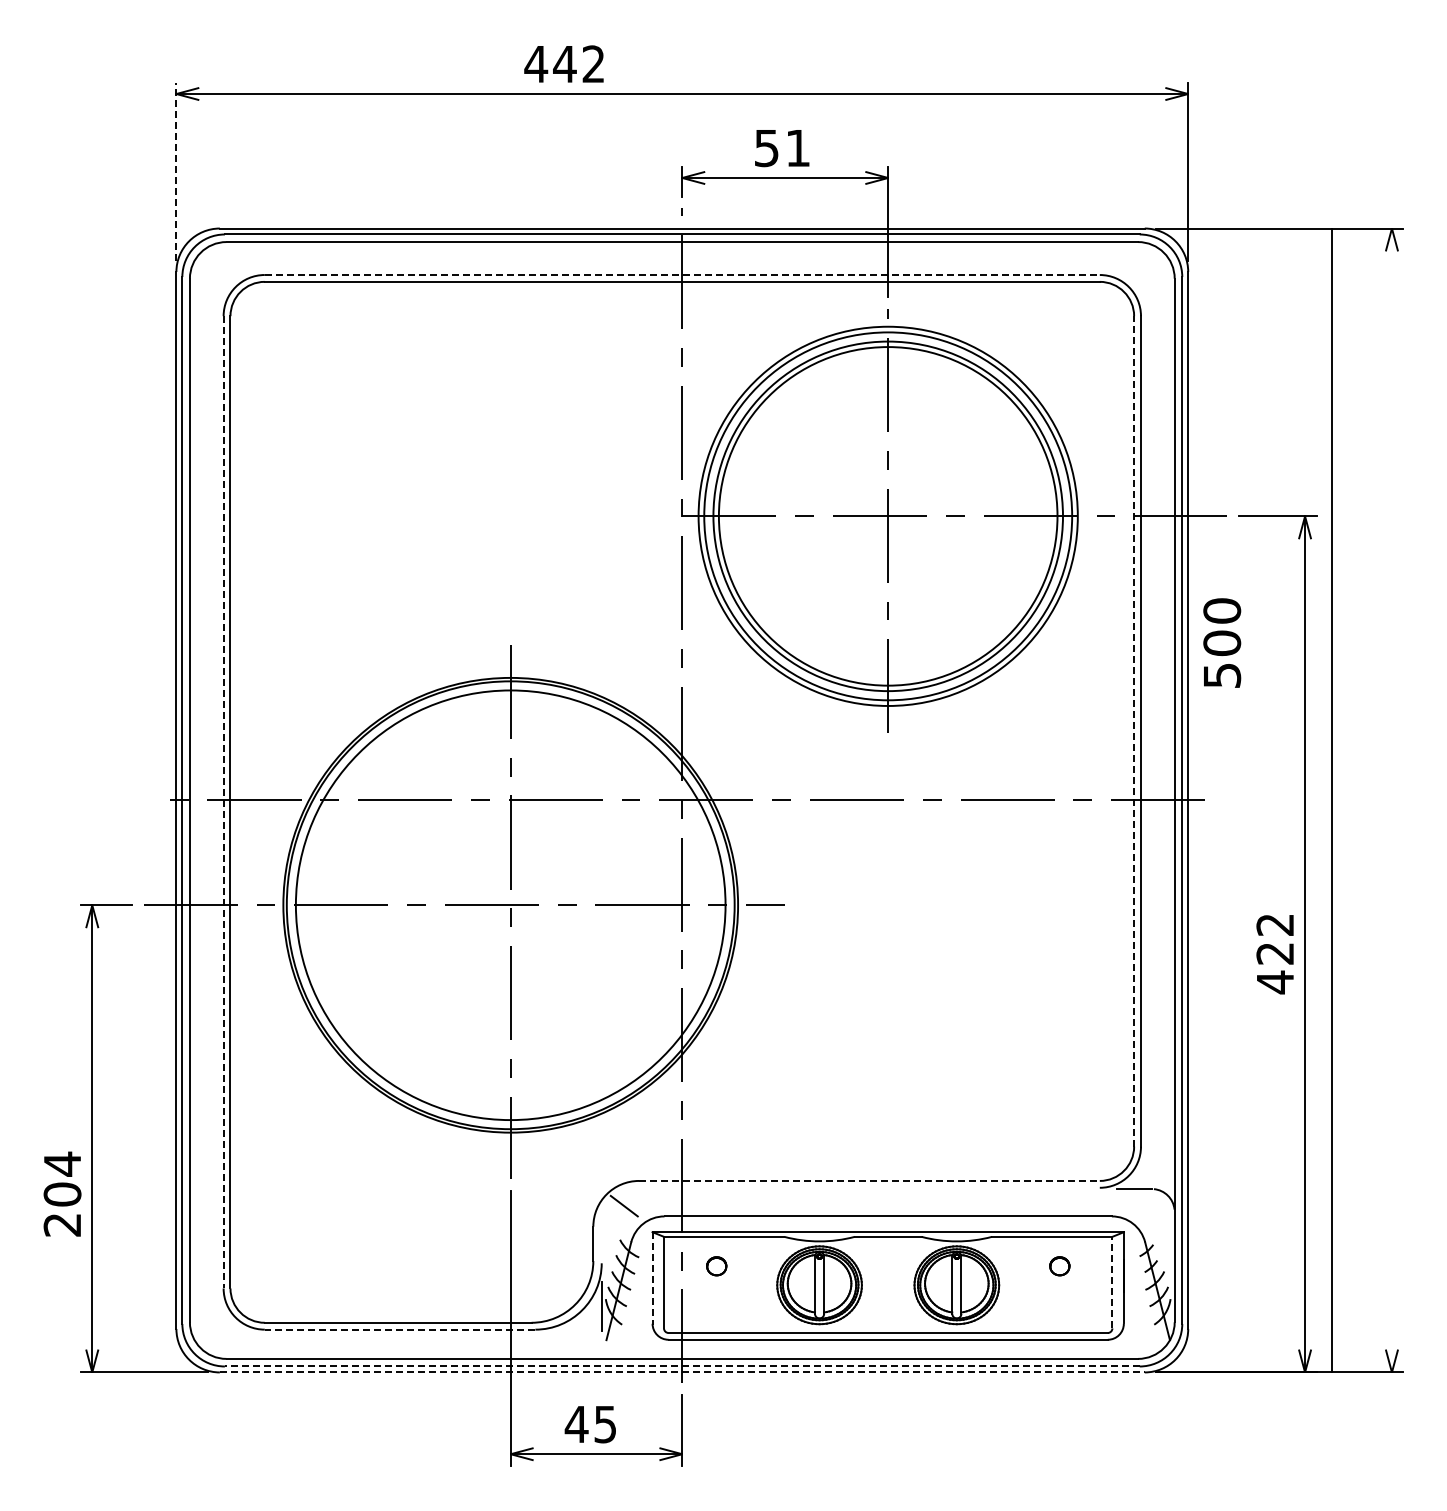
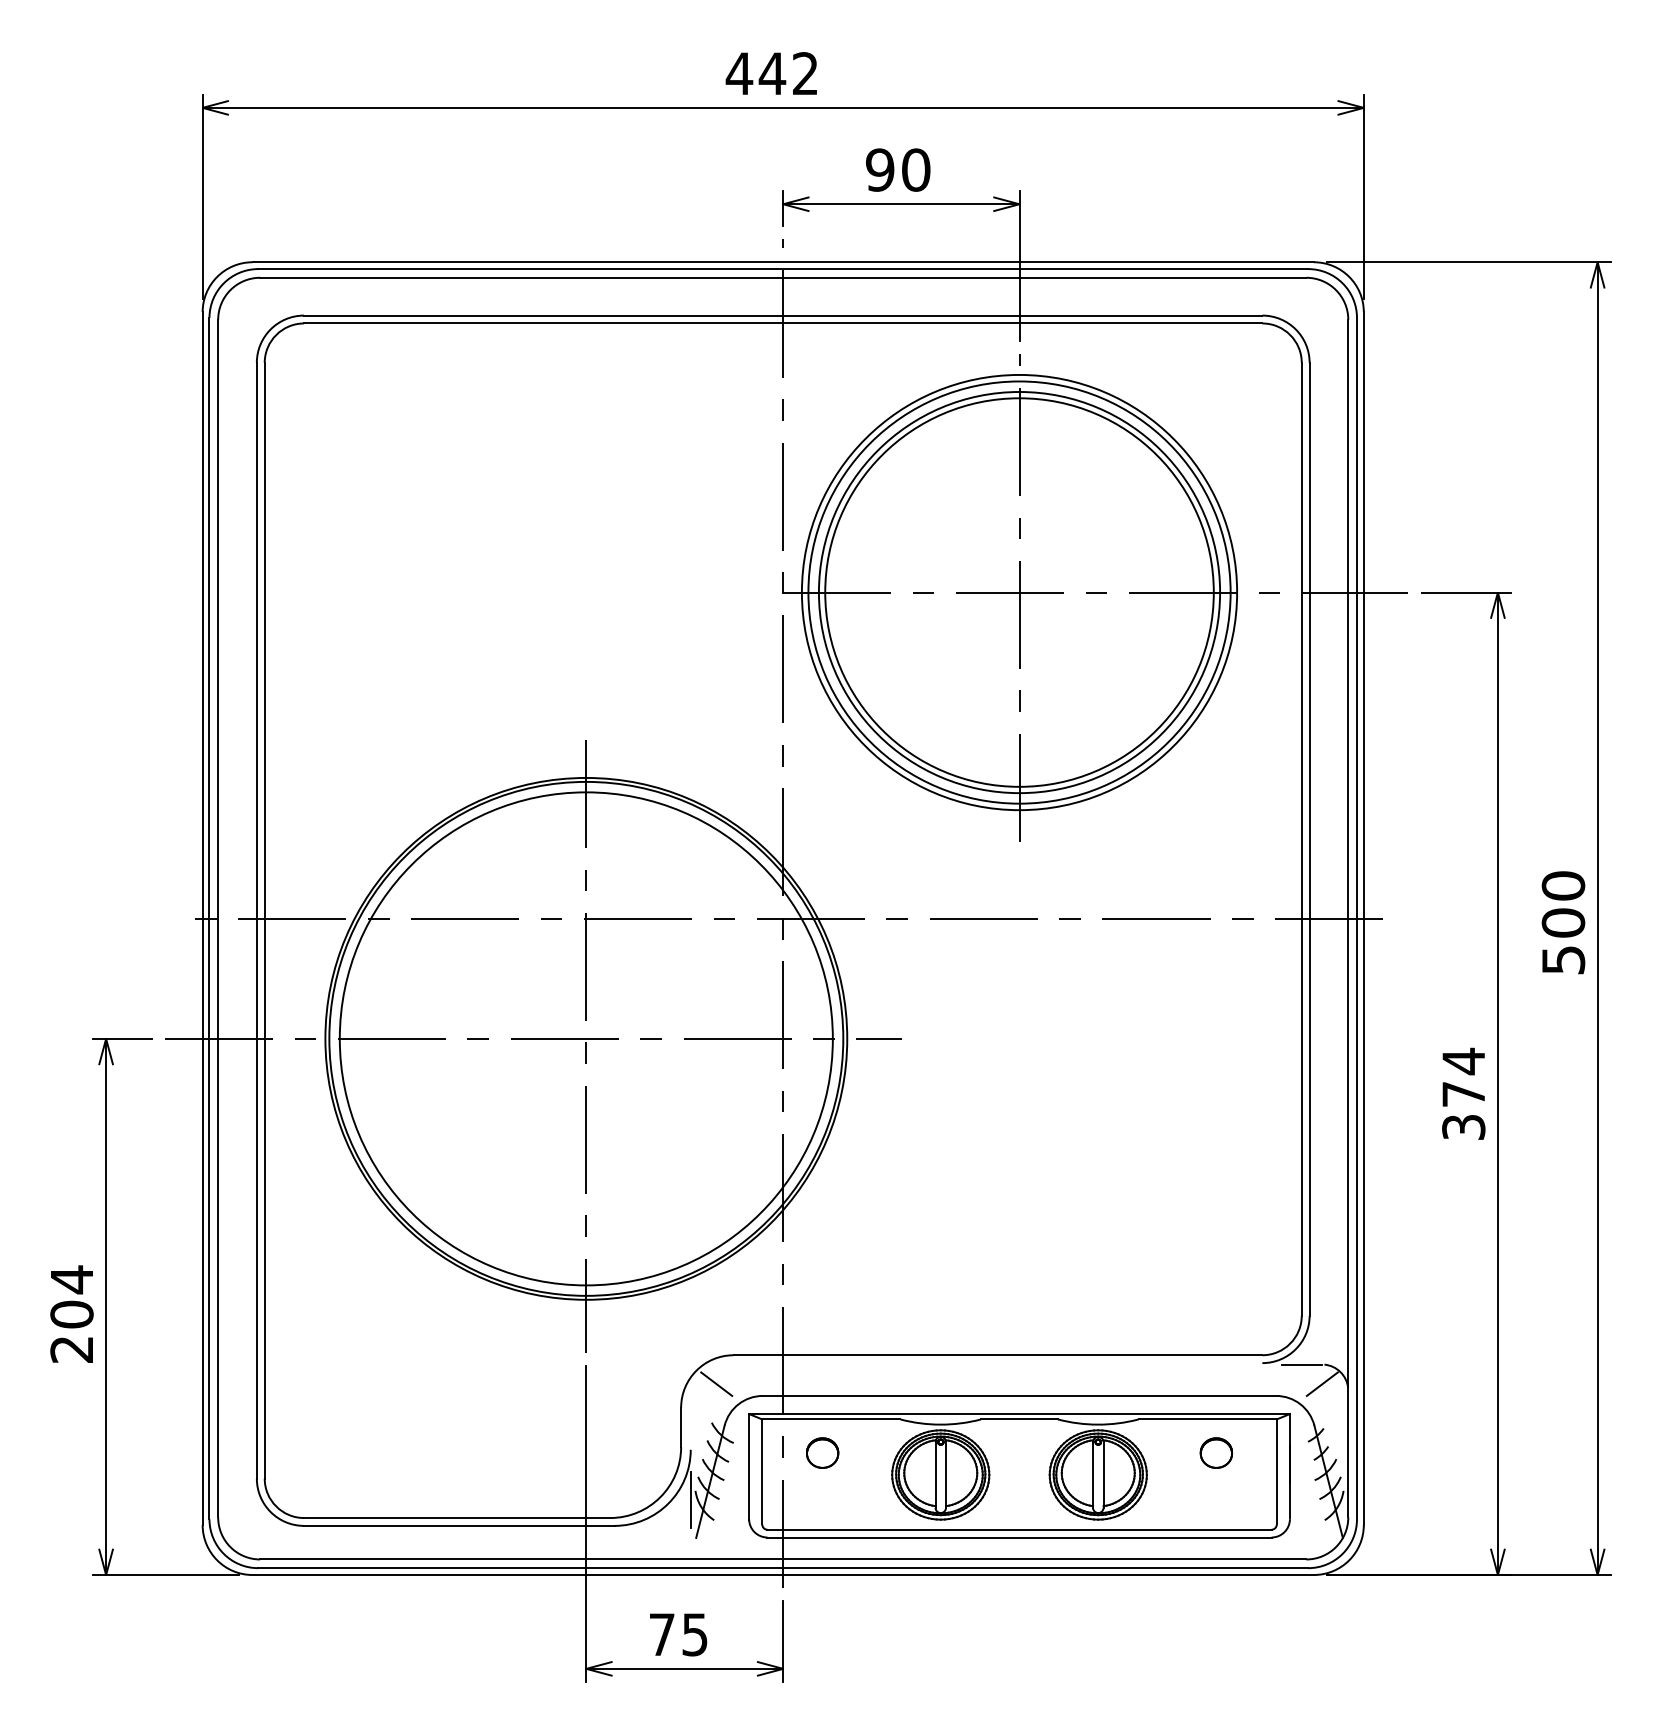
text: (563, 63) -> (770, 72), moved
text: (782, 148) -> (898, 170), 51 -> 90
line: (176, 171) -> (202, 196), dashed -> solid
line: (682, 275) -> (783, 316), dashed -> solid
text: (1222, 642) -> (1563, 922), moved
line: (1134, 730) -> (1302, 838), dashed -> solid
line: (1331, 800) -> (1597, 918), moved
line: (223, 802) -> (256, 920), dashed -> solid
text: (1275, 953) -> (1463, 1094), 422 -> 374
line: (869, 1180) -> (998, 1354), dashed -> solid
text: (62, 1193) -> (71, 1313), moved
line: (1151, 1205) -> (1321, 1383), added
part: (716, 1266) -> (822, 1453), size x1.43
part: (1059, 1266) -> (1216, 1453), size x1.43
line: (652, 1278) -> (749, 1467), dashed -> solid
line: (1112, 1282) -> (1276, 1471), dashed -> solid
line: (399, 1329) -> (458, 1525), dashed -> solid
line: (681, 1366) -> (782, 1568), dashed -> solid
line: (682, 1372) -> (783, 1575), dashed -> solid
text: (576, 1424) -> (661, 1634), 45 -> 75

